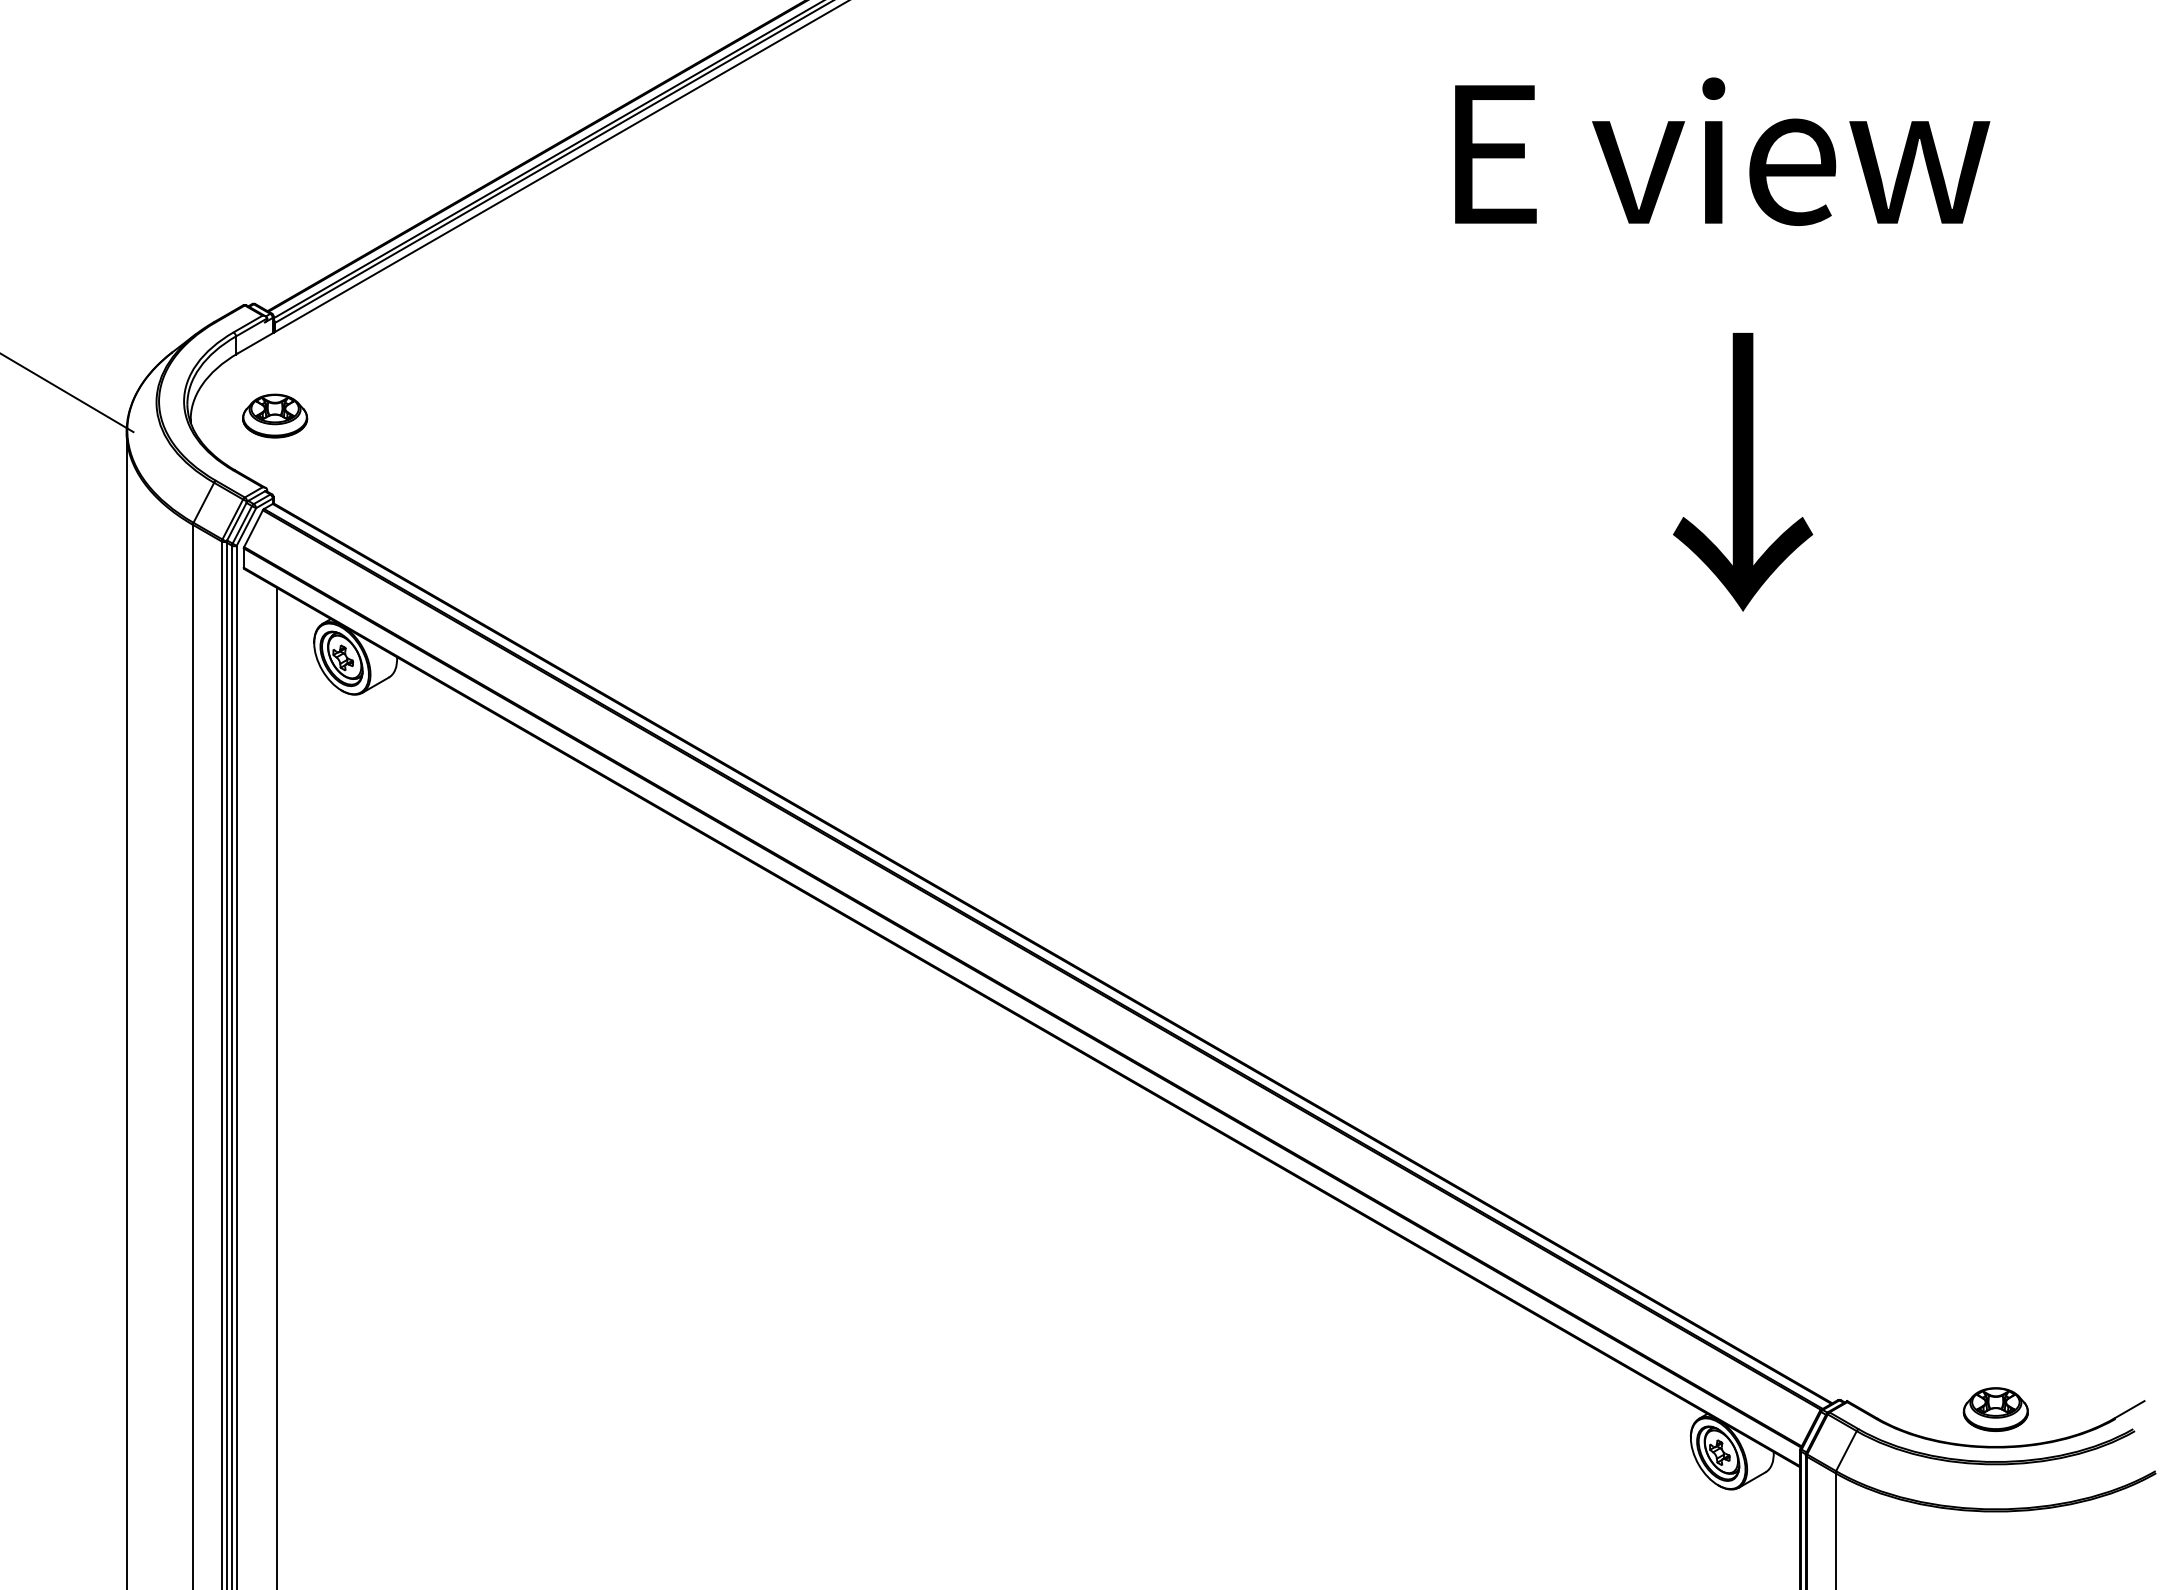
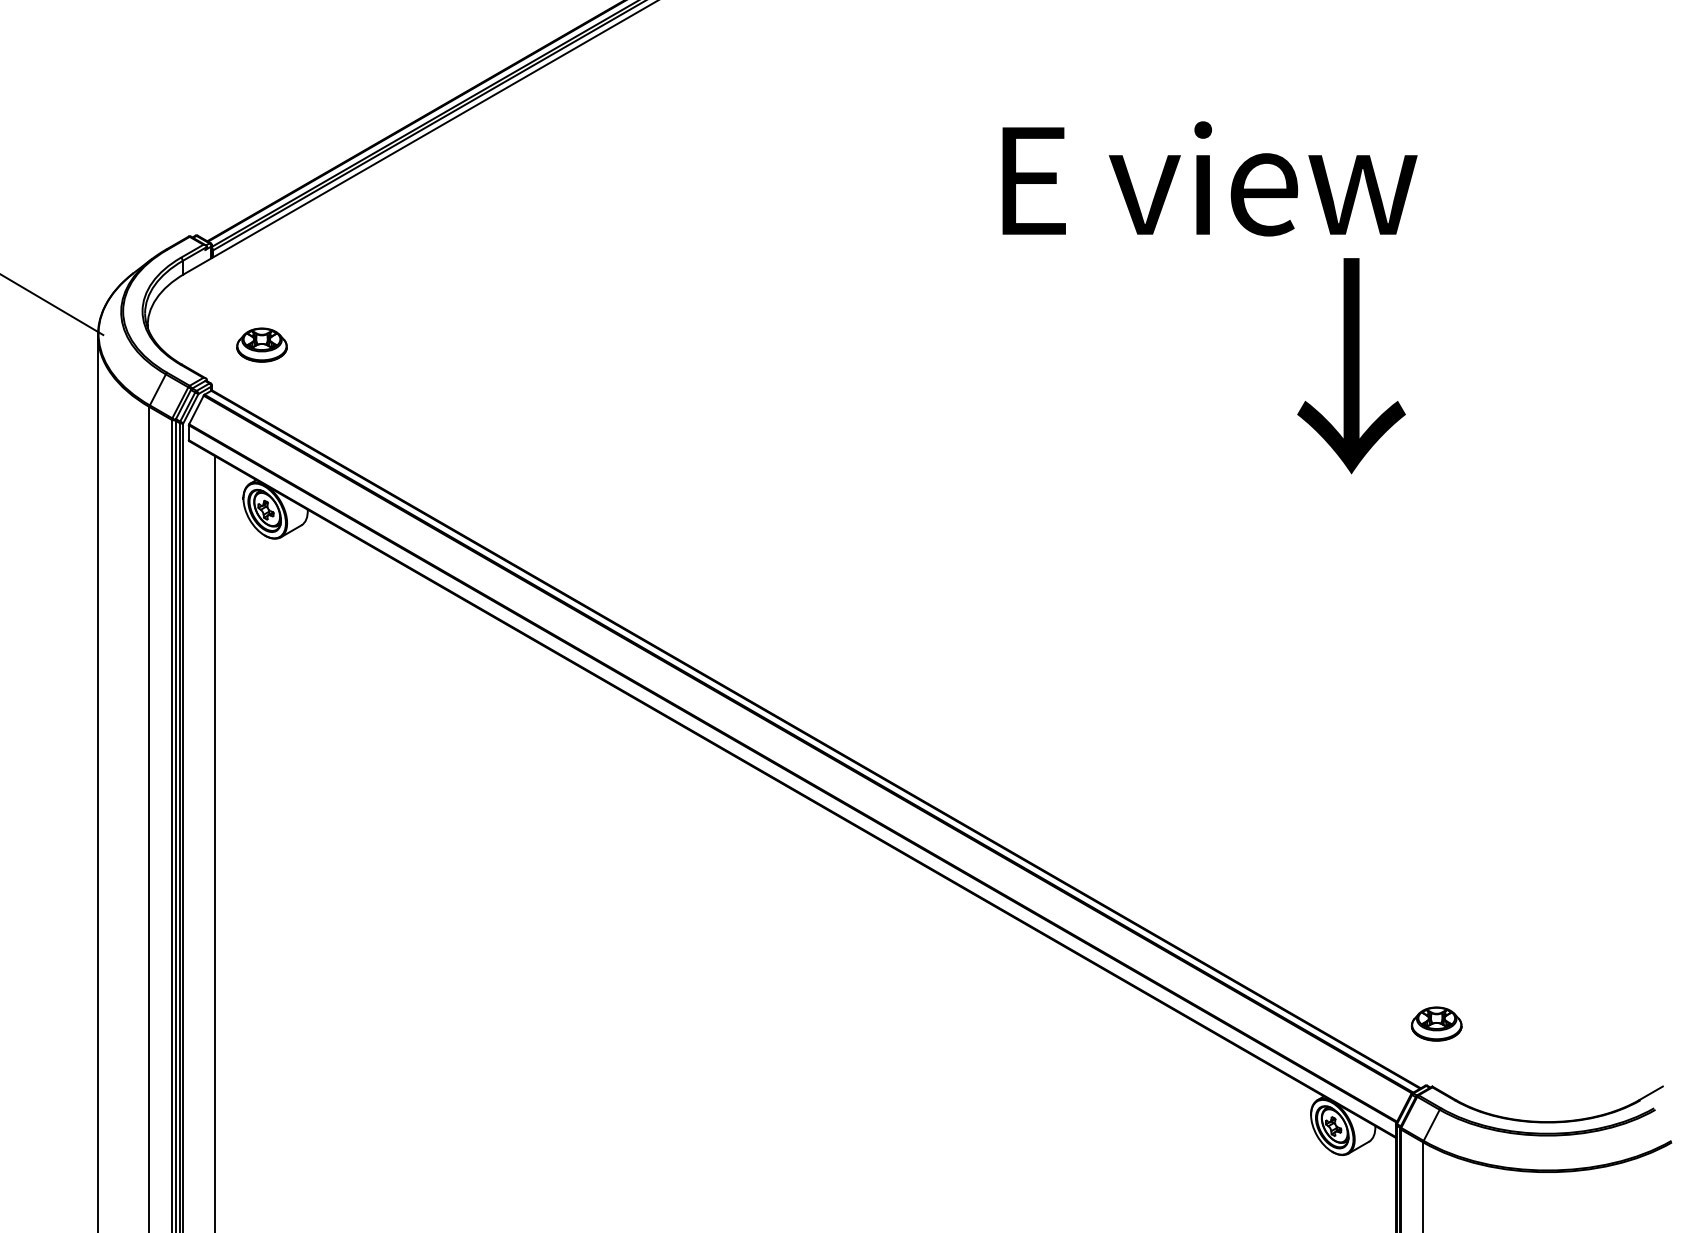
text: (1722, 151) -> (1209, 178), moved
part: (275, 415) -> (262, 344), moved
part: (1995, 1409) -> (1436, 1024), moved

